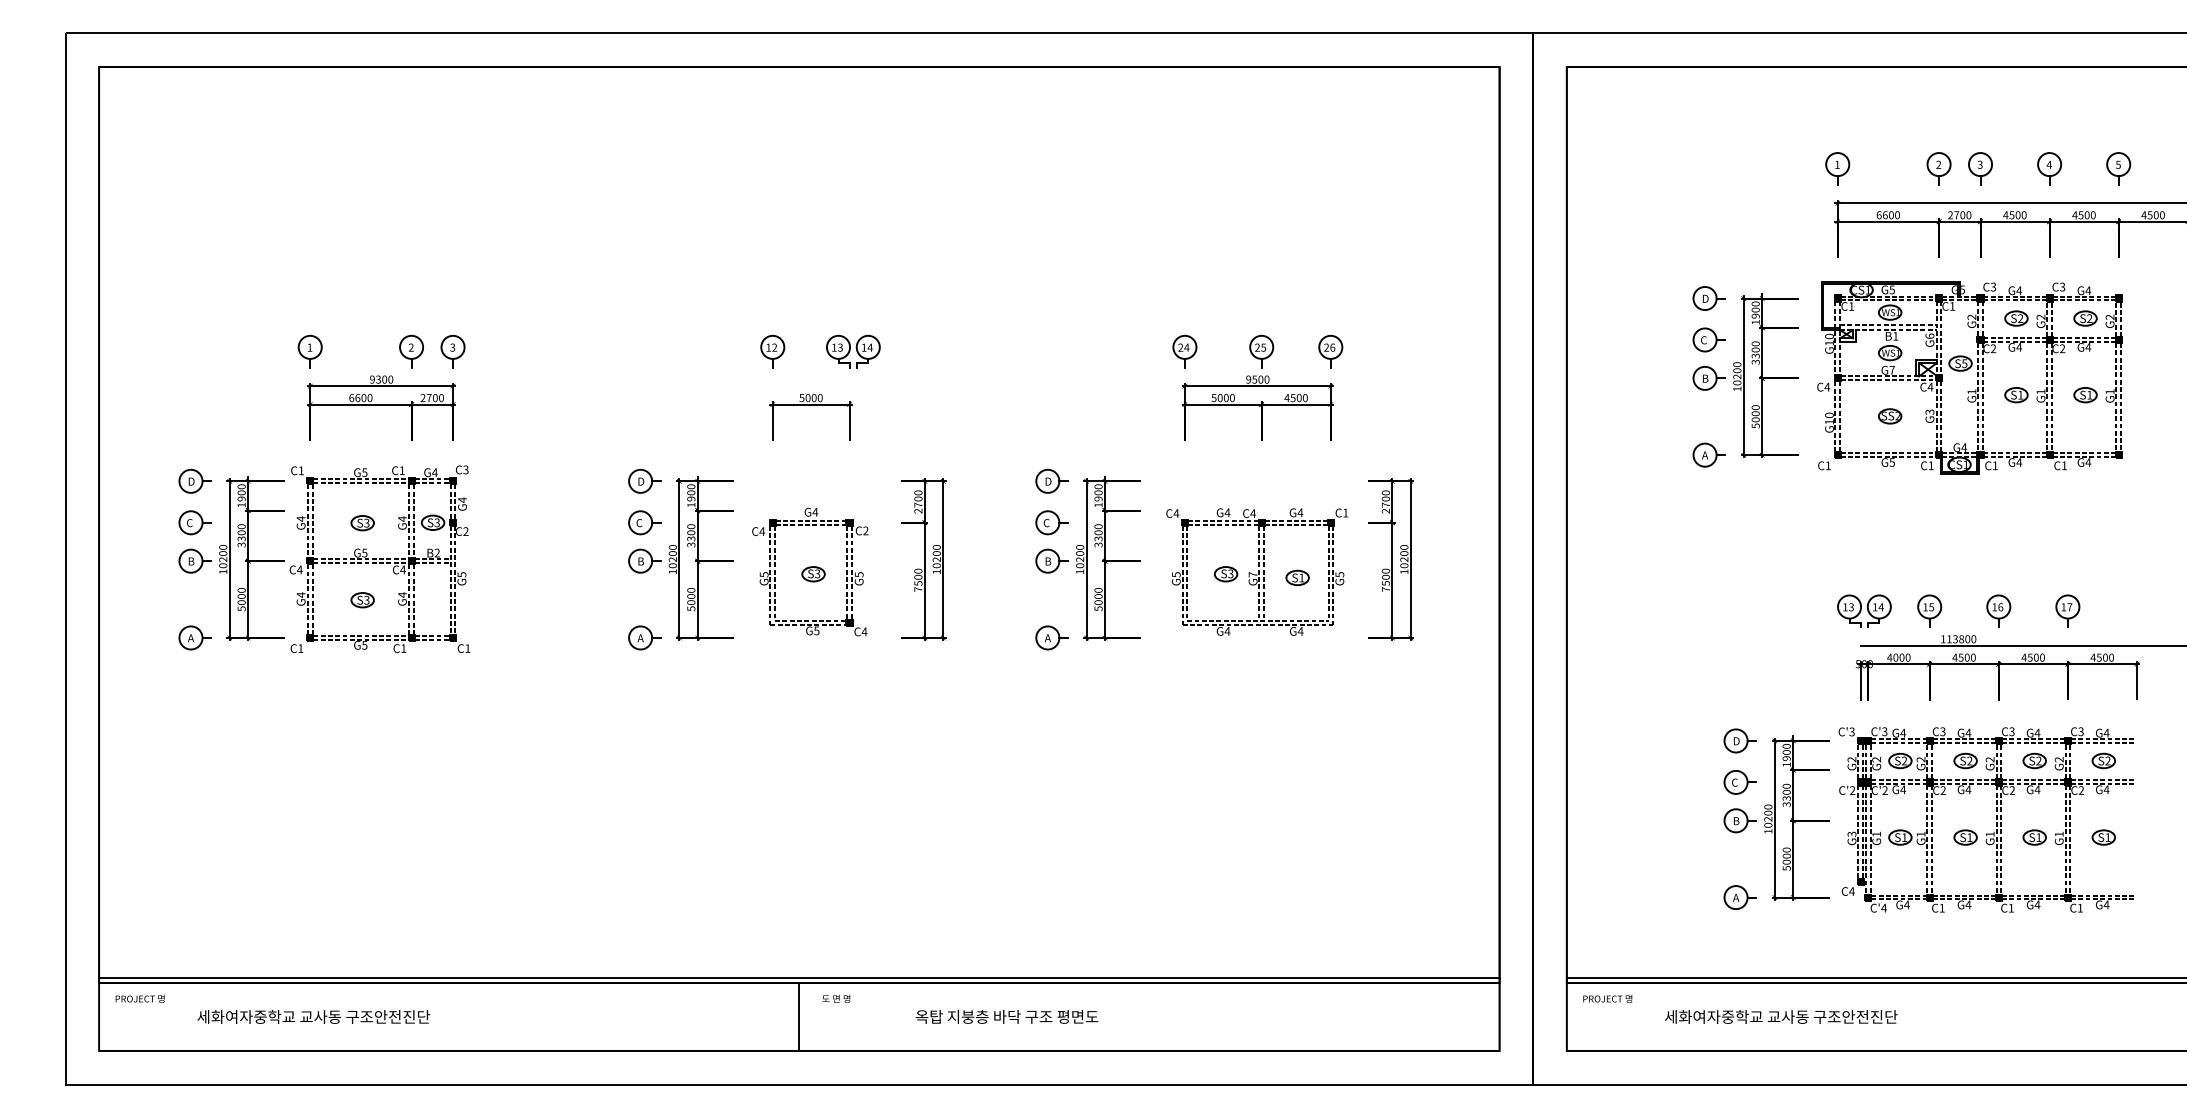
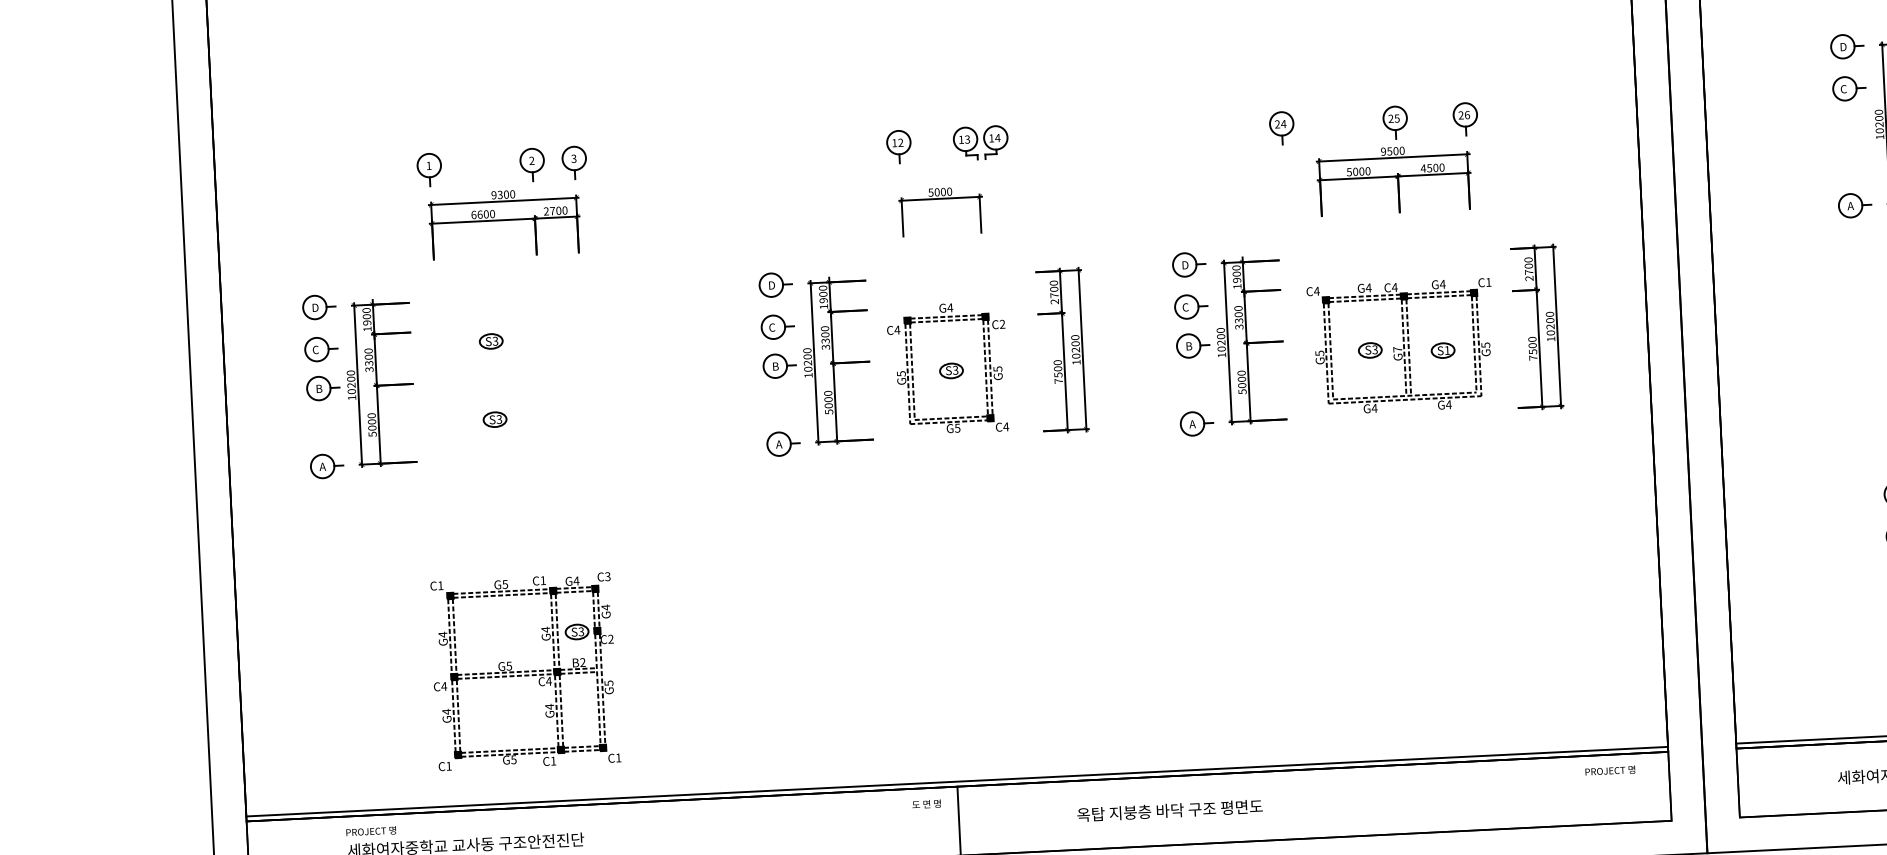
part: (1184, 351) -> (1281, 128), moved
part: (1708, 378) -> (1850, 127), removed
part: (379, 558) -> (524, 670), moved
text: (139, 998) -> (370, 831), moved
text: (836, 998) -> (926, 803), moved
text: (1607, 998) -> (1610, 770), moved

